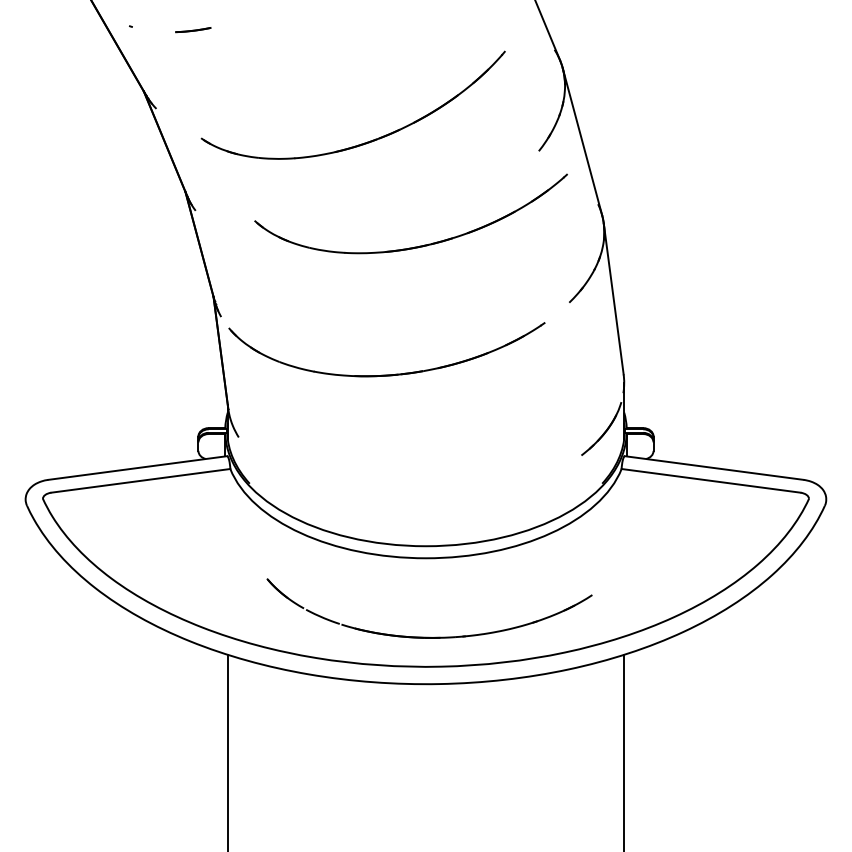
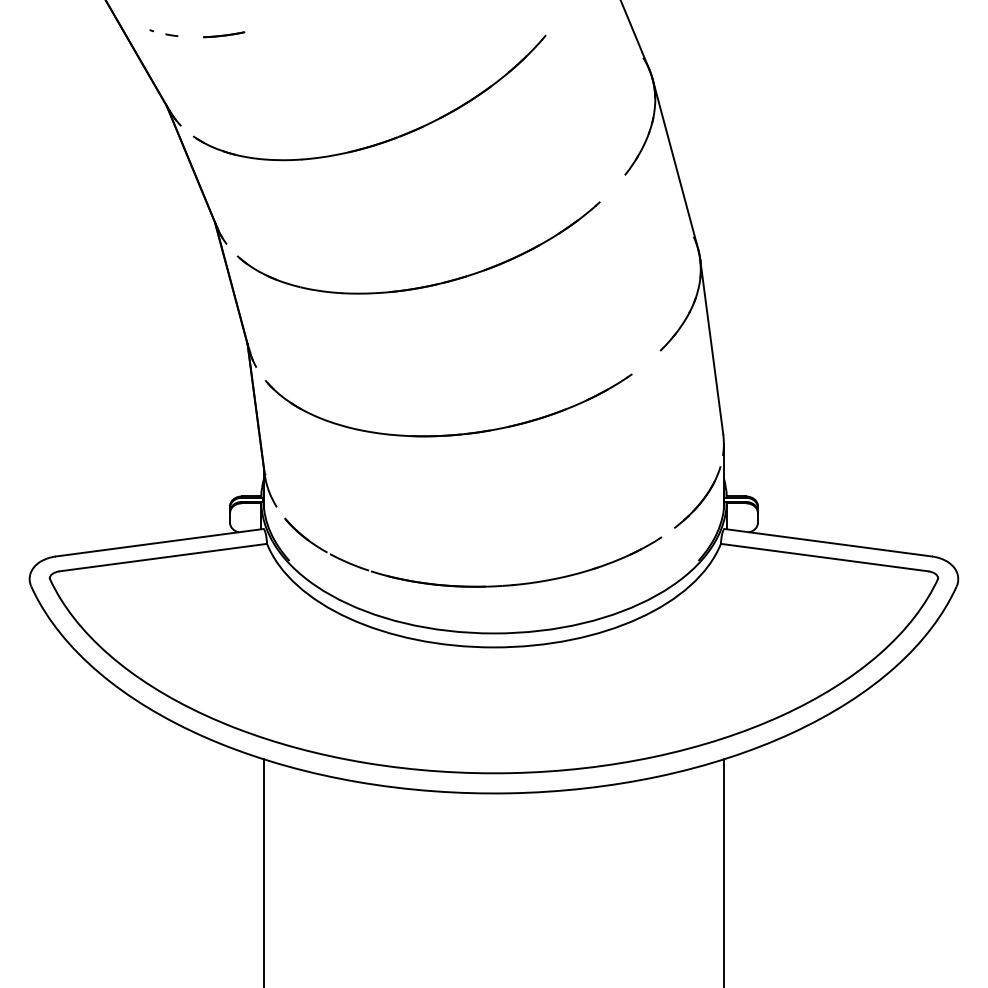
curve: (147, 30) -> (171, 35), added
part: (366, 141) -> (385, 140), moved
part: (416, 246) -> (425, 285), moved
part: (429, 636) -> (473, 585), moved

